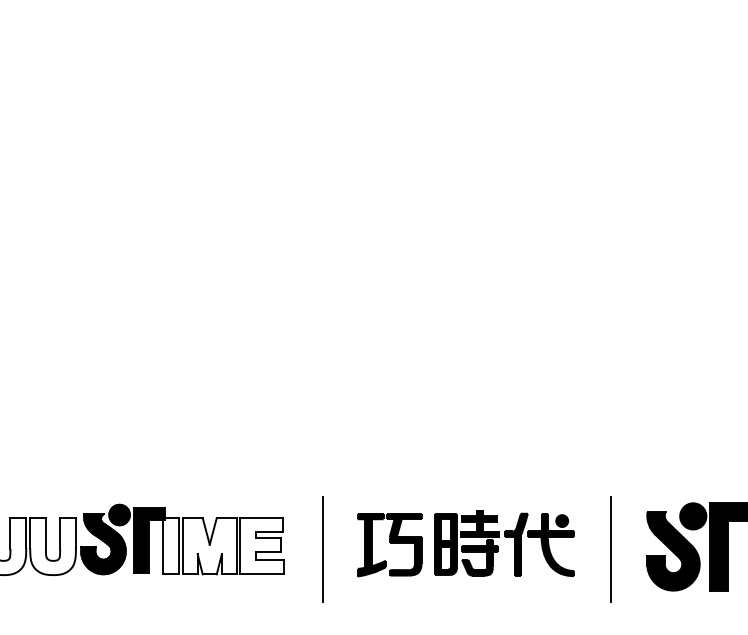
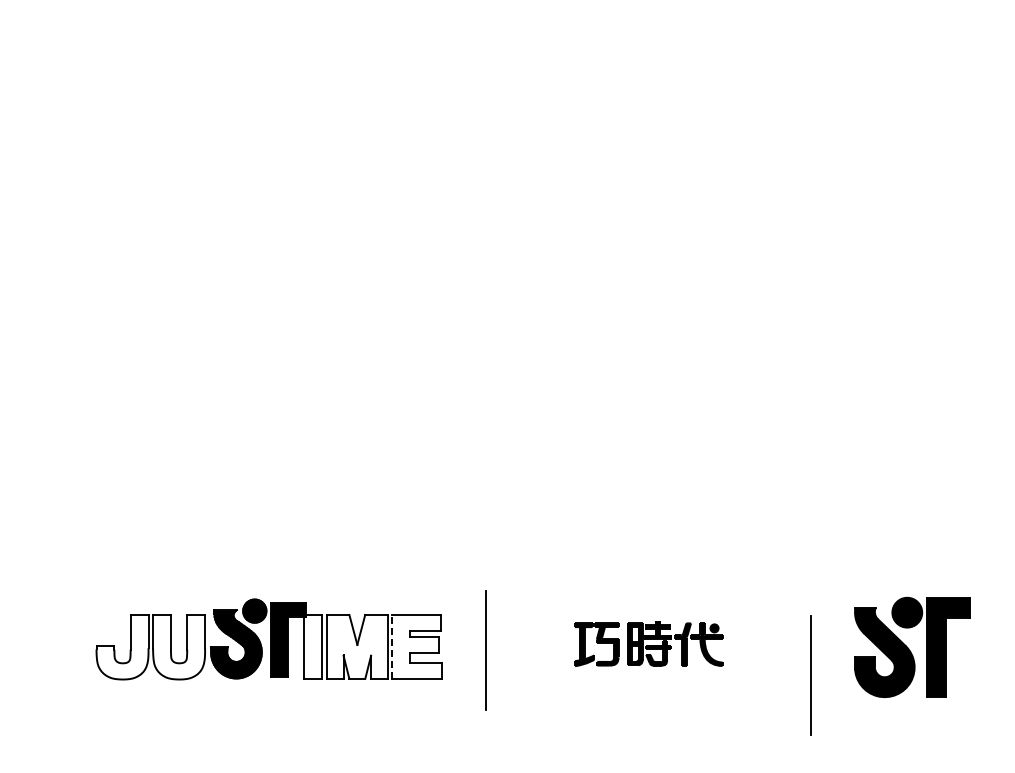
part: (465, 543) -> (648, 643), size x0.6
line: (240, 546) -> (392, 646), solid -> dashed
line: (609, 549) -> (810, 675), moved

